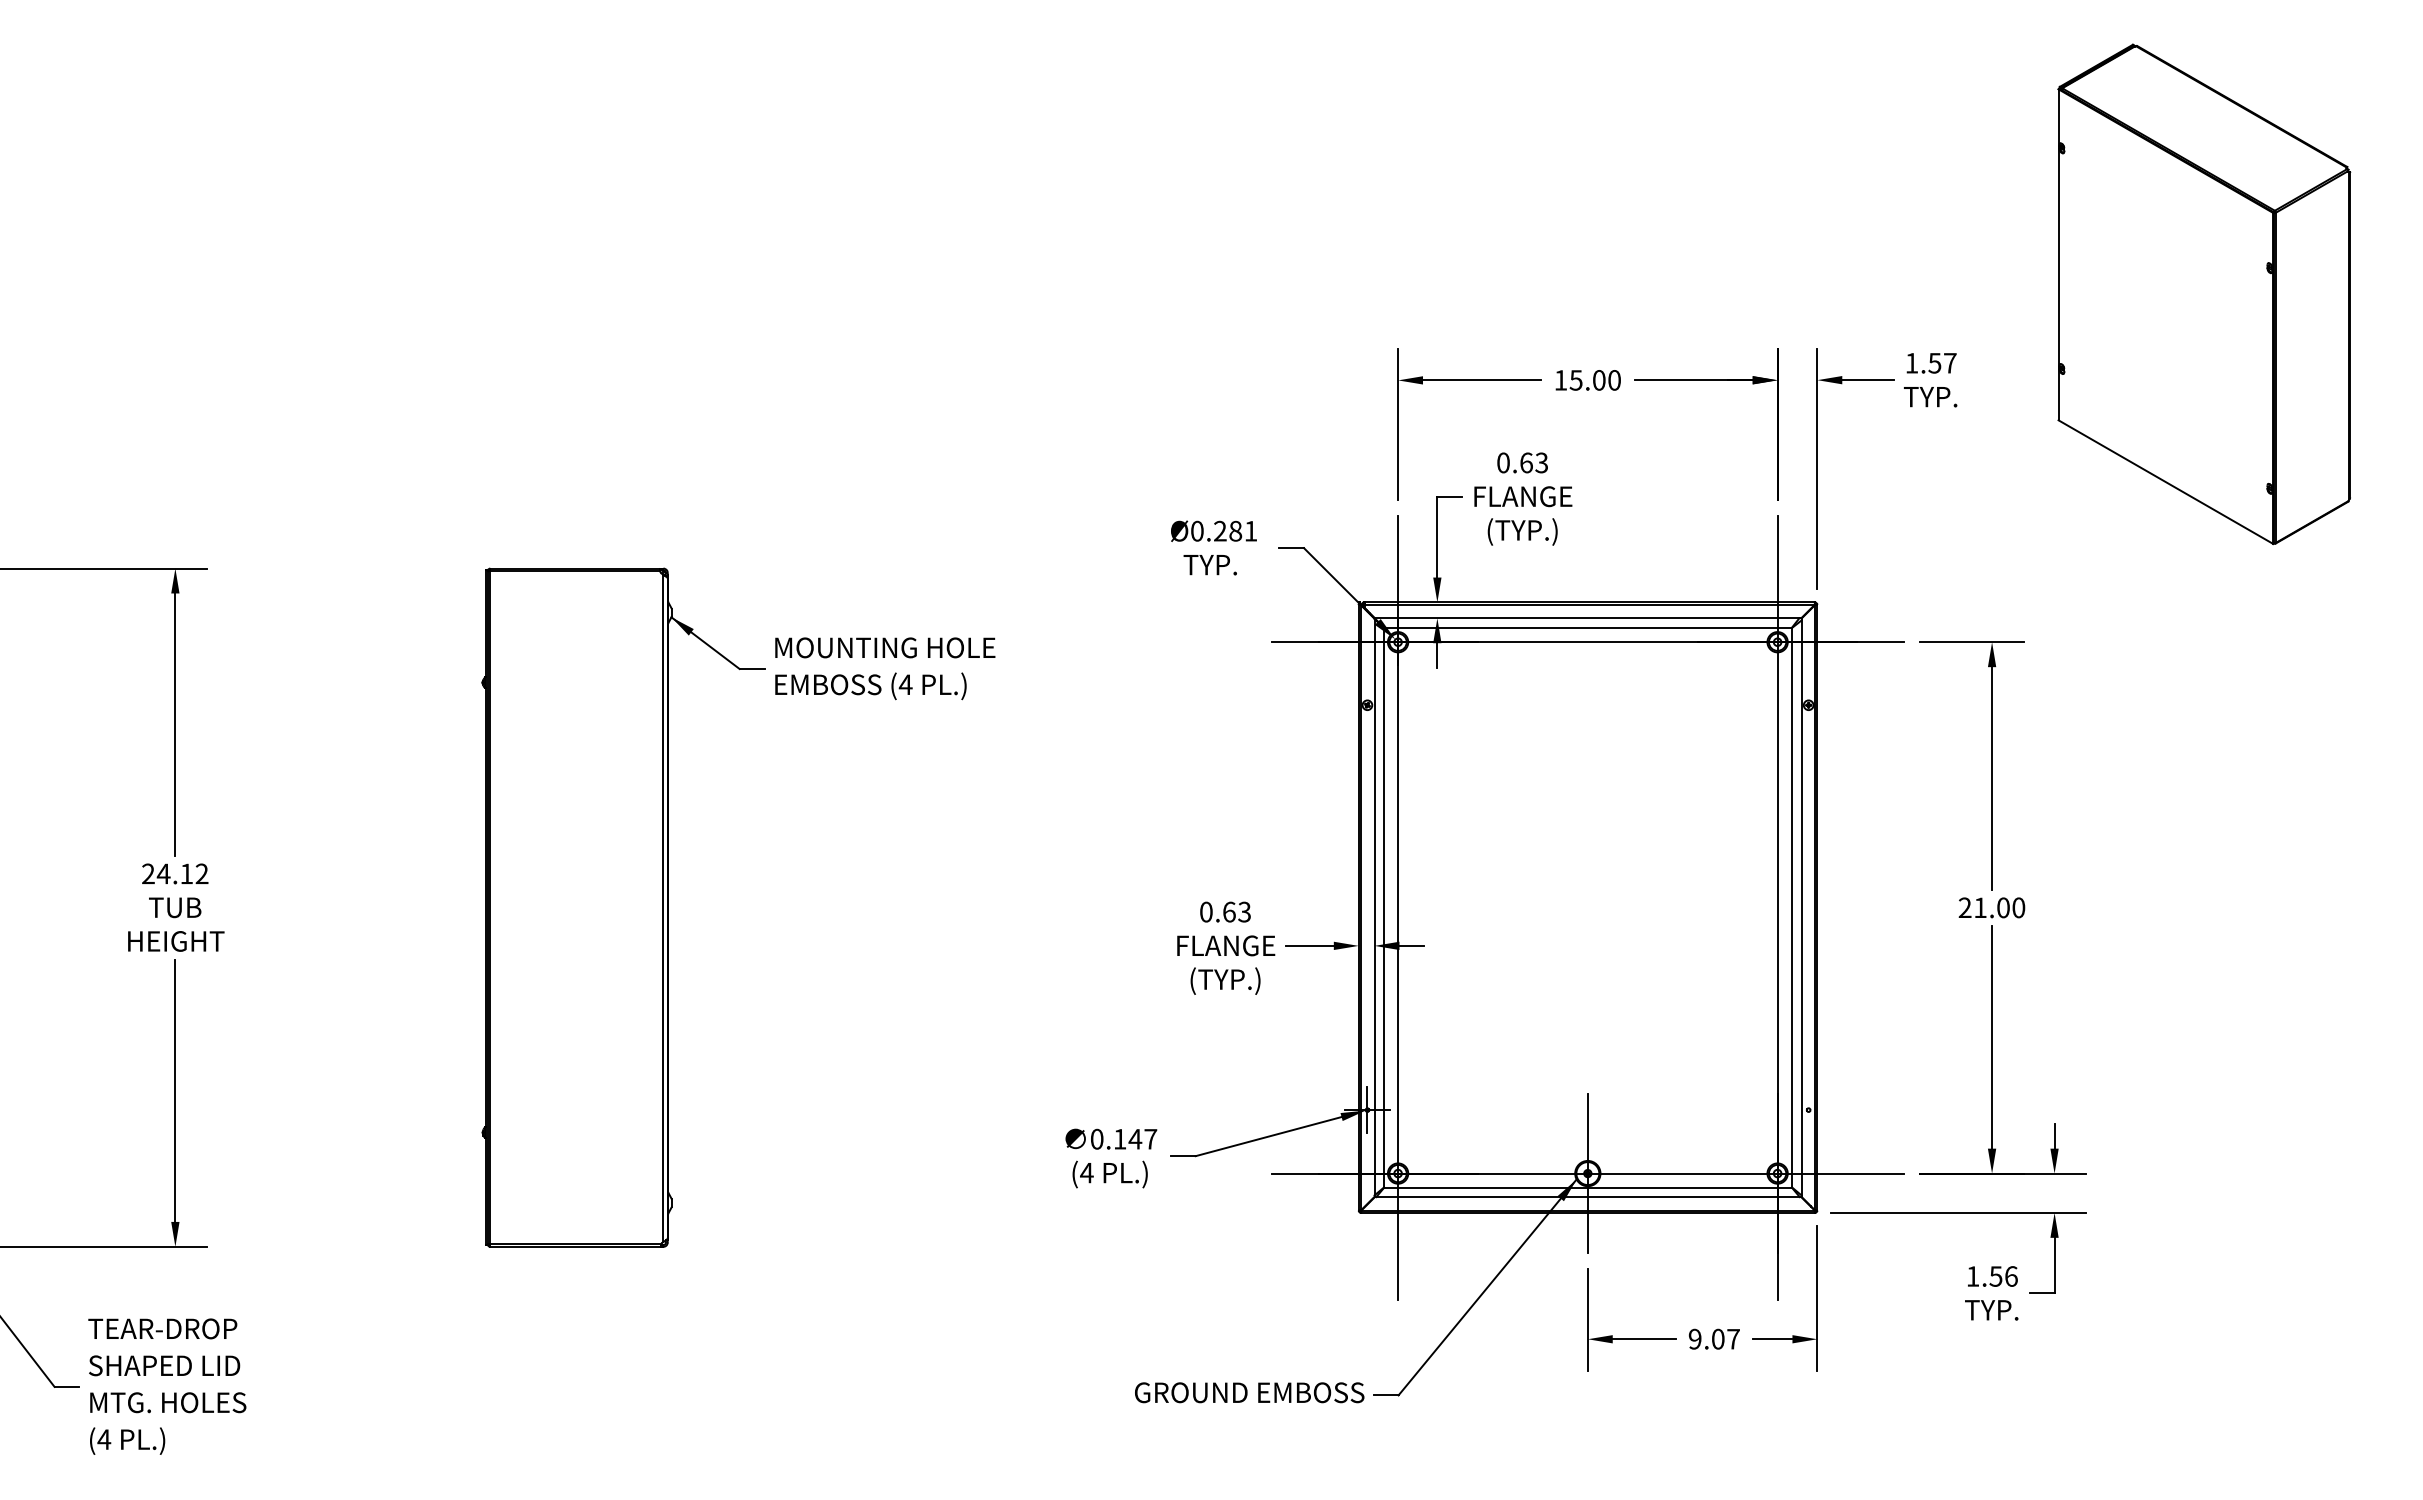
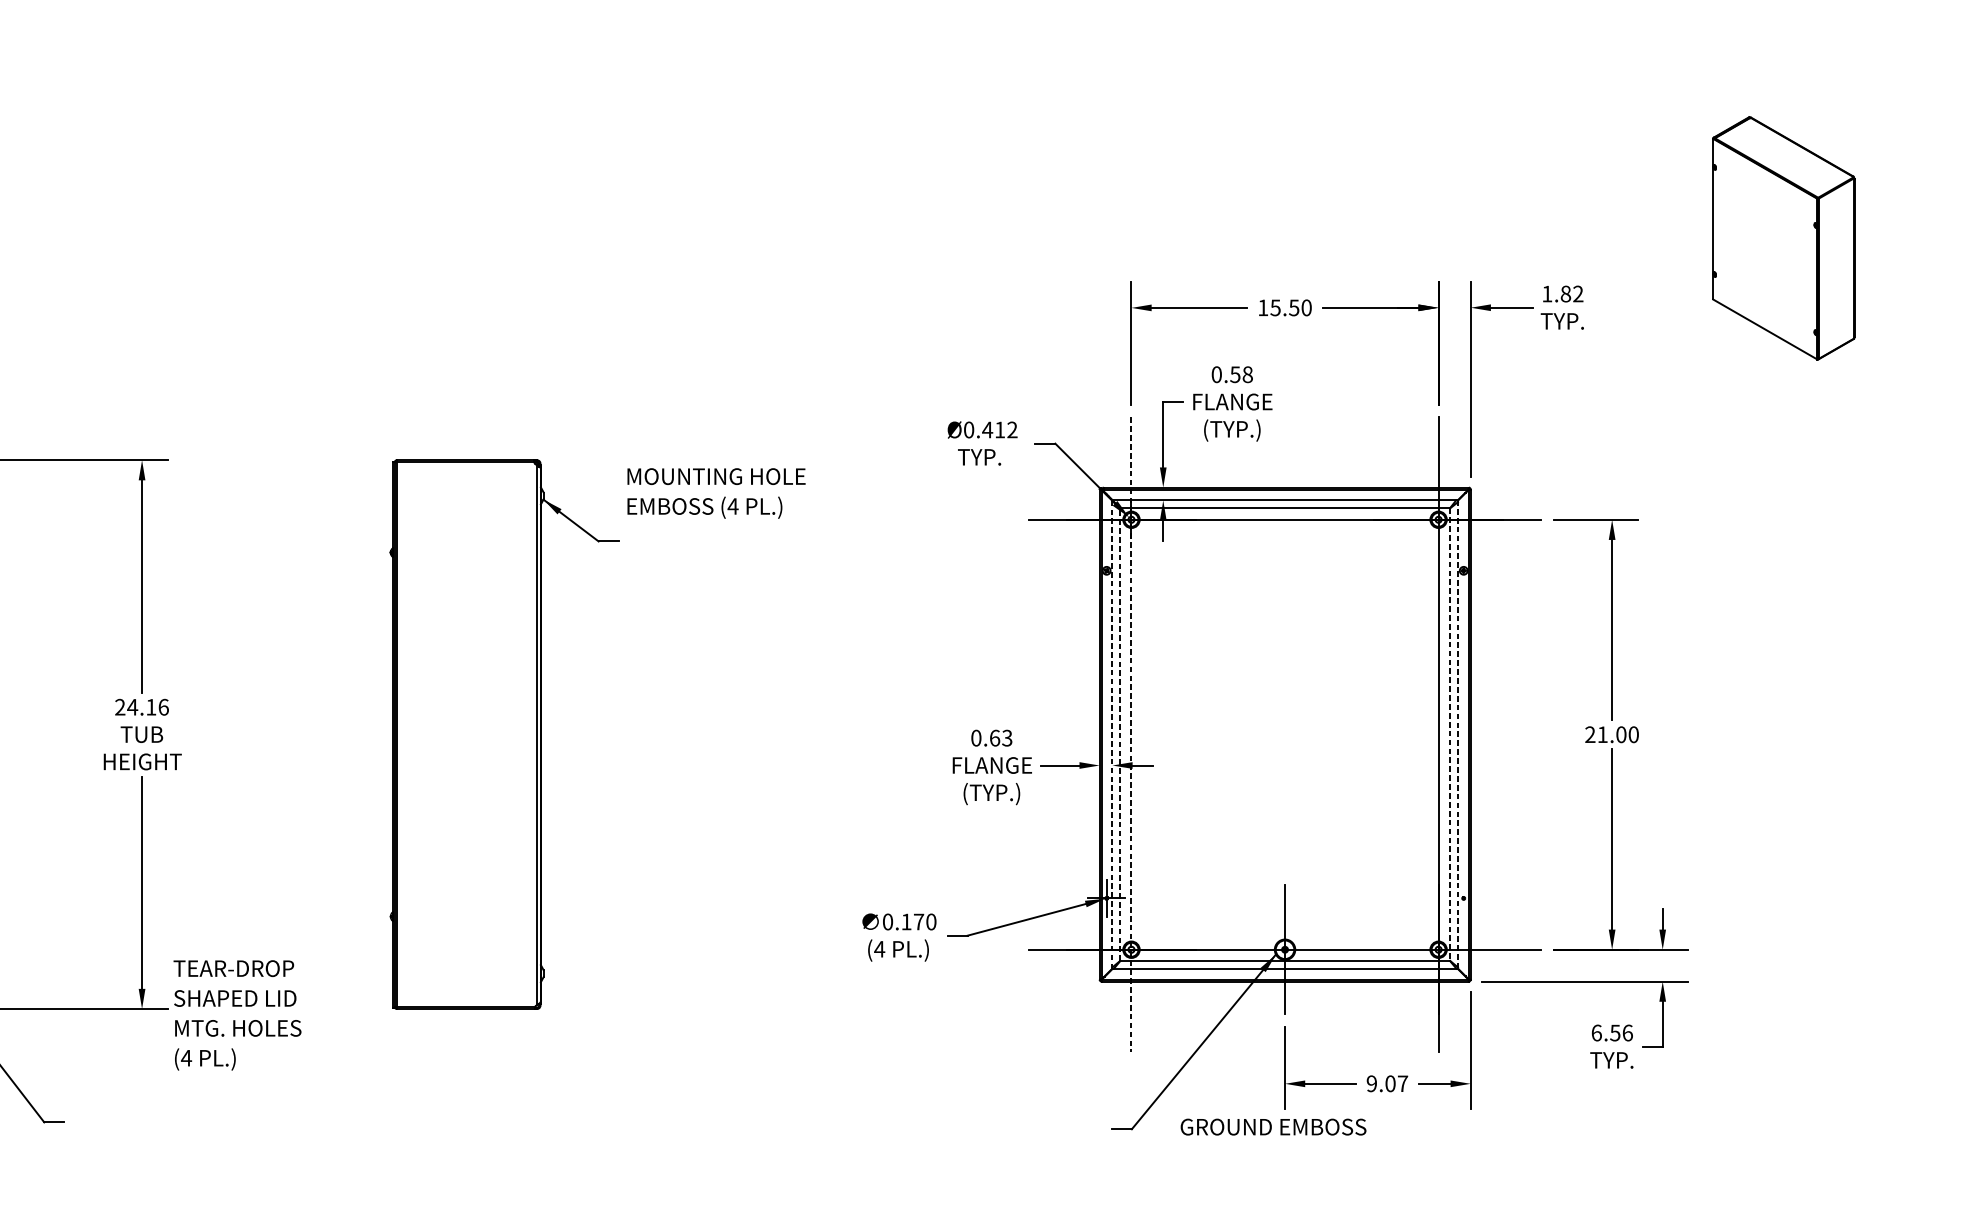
part: (2204, 294) -> (1784, 238), size x0.6
text: (1942, 362) -> (1572, 293), 1.57 -> 1.82
text: (1598, 380) -> (1293, 308), 15.00 -> 15.50
text: (1533, 462) -> (1241, 374), 0.63 -> 0.58
text: (1235, 530) -> (999, 429), Ø0.281 -> Ø0.412
text: (885, 668) -> (716, 493), moved
text: (201, 873) -> (163, 706), 24.12 -> 24.16
line: (1384, 907) -> (1120, 734), solid -> dashed
line: (1792, 907) -> (1450, 734), solid -> dashed
line: (1801, 907) -> (1457, 734), solid -> dashed
line: (1374, 908) -> (1112, 735), solid -> dashed
line: (1398, 908) -> (1131, 735), solid -> dashed
text: (1142, 1138) -> (924, 921), 0.147 -> 0.170
text: (1973, 1276) -> (1597, 1033), 1.56 -> 6.56
text: (167, 1386) -> (237, 1015), moved
text: (1249, 1392) -> (1273, 1126), moved

